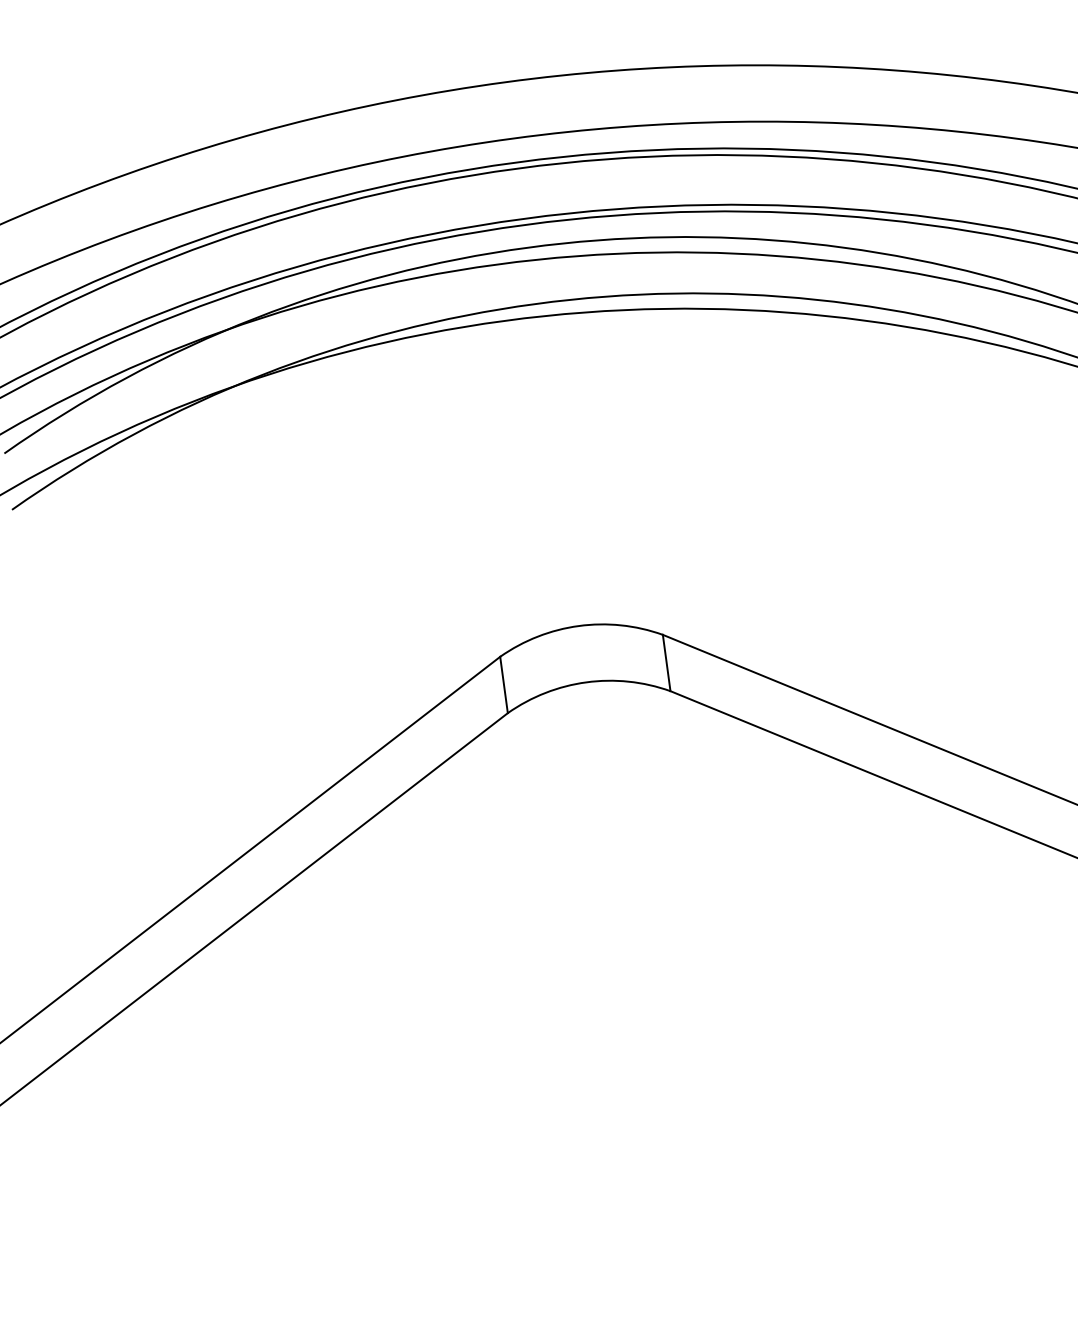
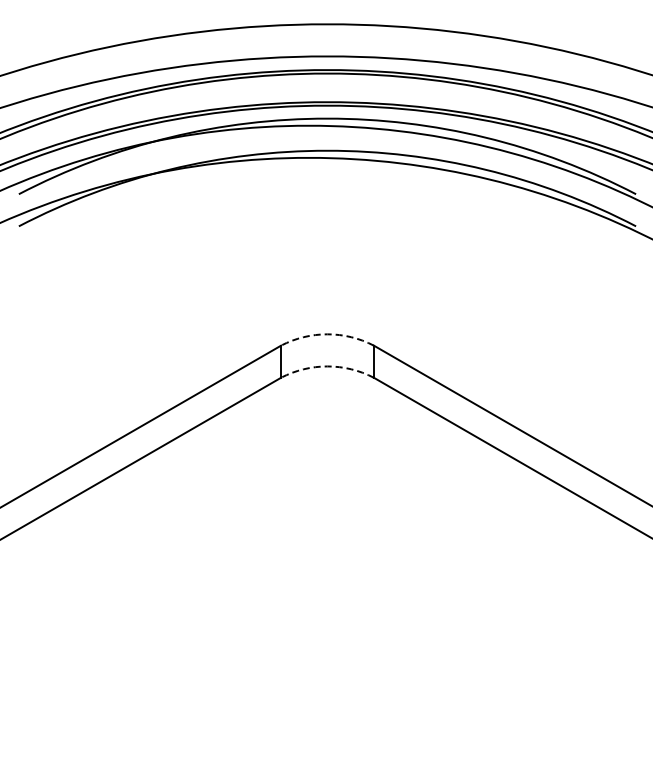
arc: (578, 626) -> (327, 334), solid -> dashed
arc: (586, 682) -> (327, 366), solid -> dashed

